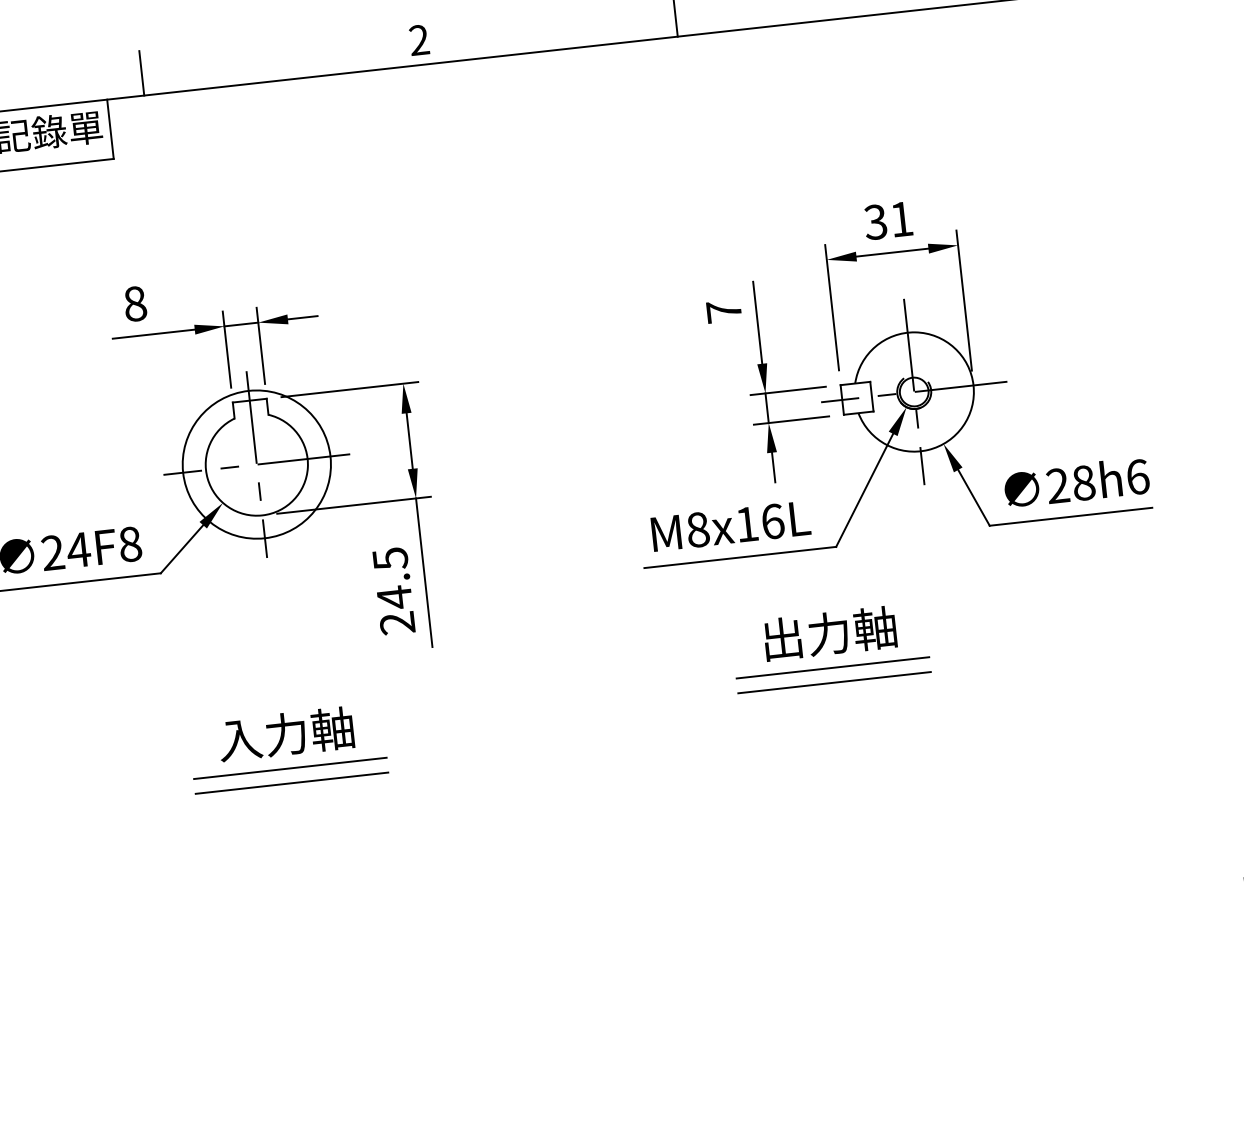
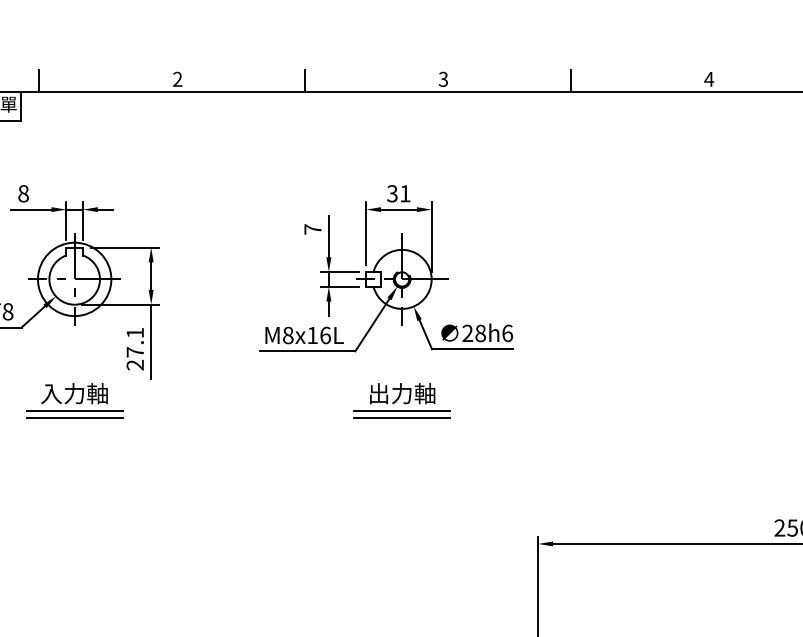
text: (392, 577) -> (135, 342), 24.5 -> 27.1
part: (829, 647) -> (401, 400), moved
part: (287, 747) -> (74, 400), moved

